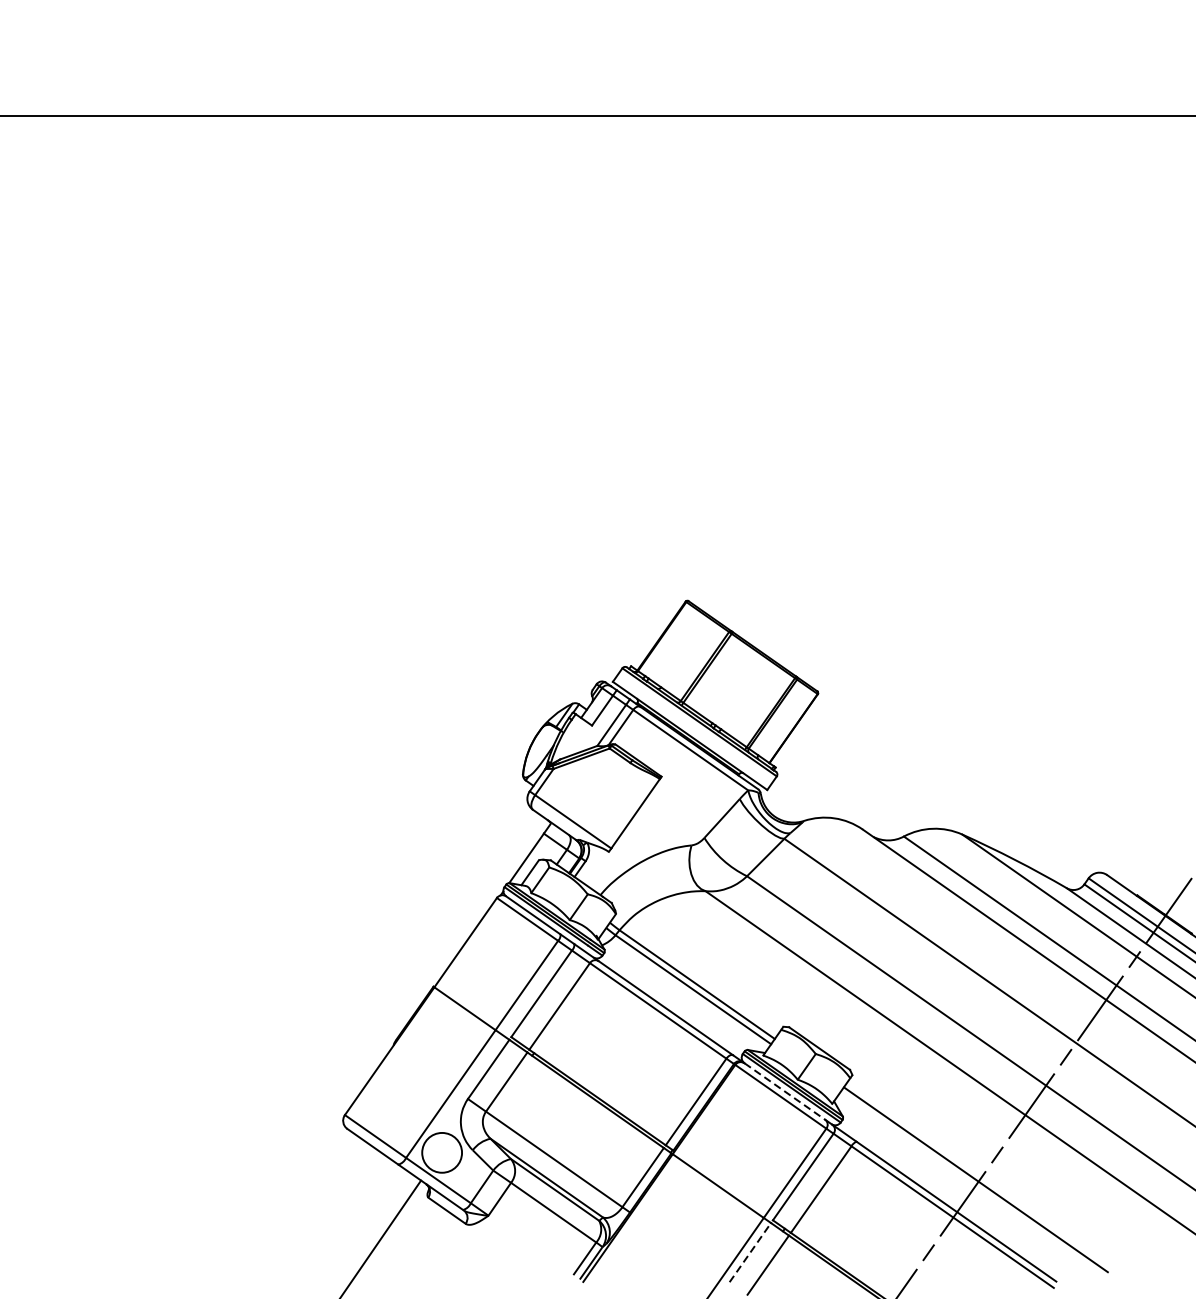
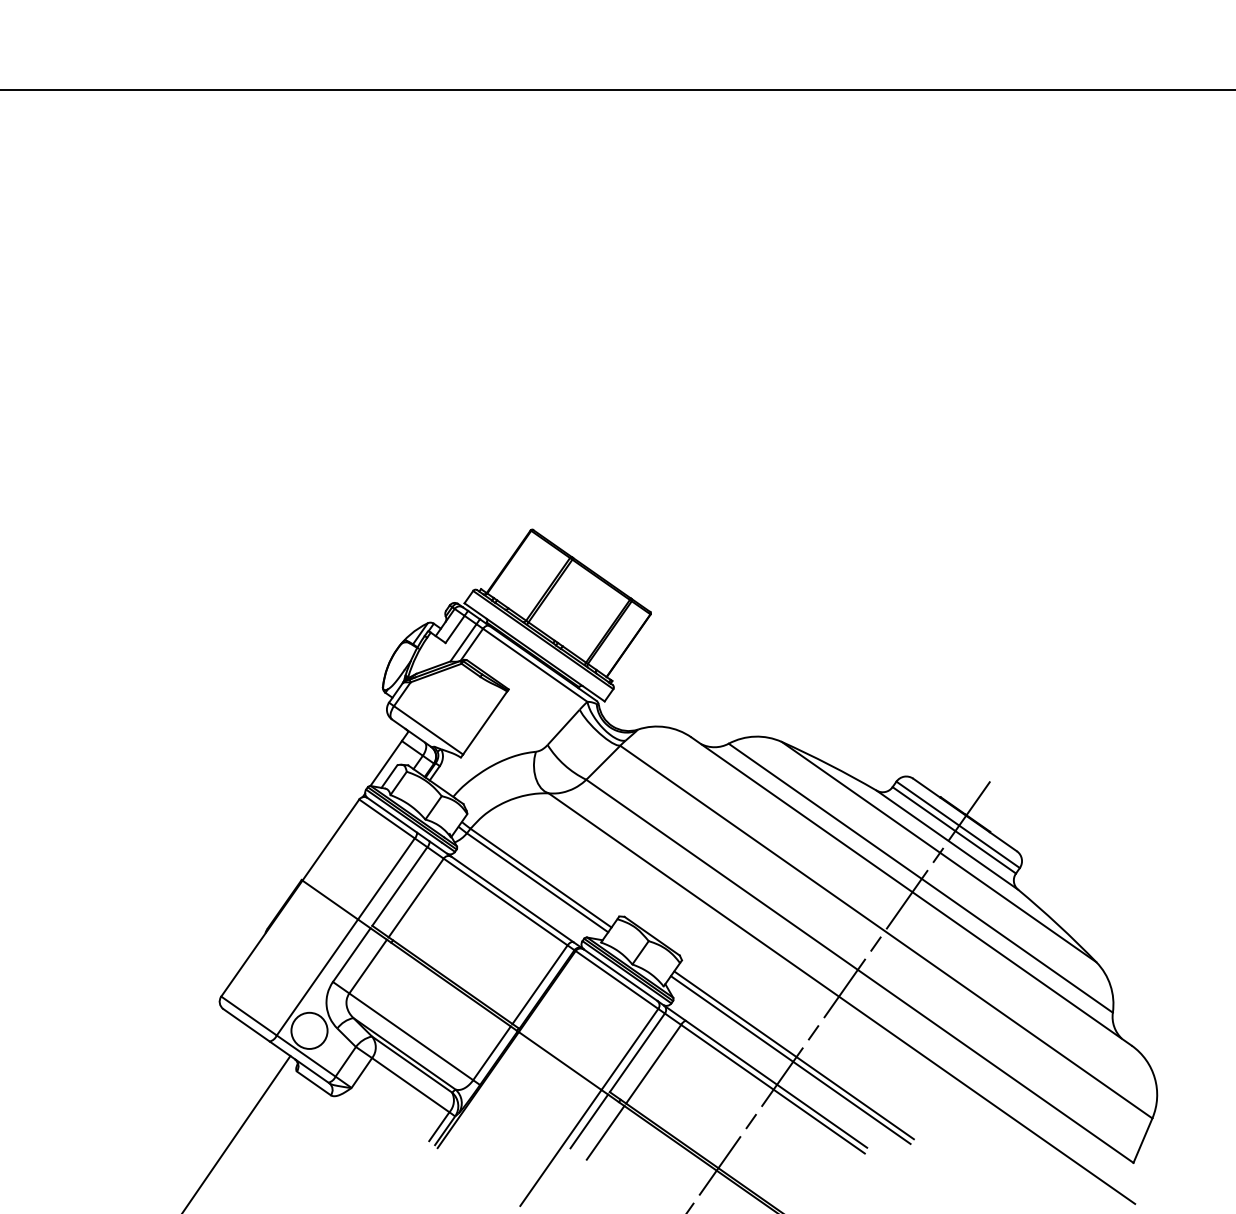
line: (784, 1091) -> (620, 975), dashed -> solid
line: (971, 1184) -> (790, 1059), added
line: (750, 1252) -> (589, 1121), dashed -> solid

